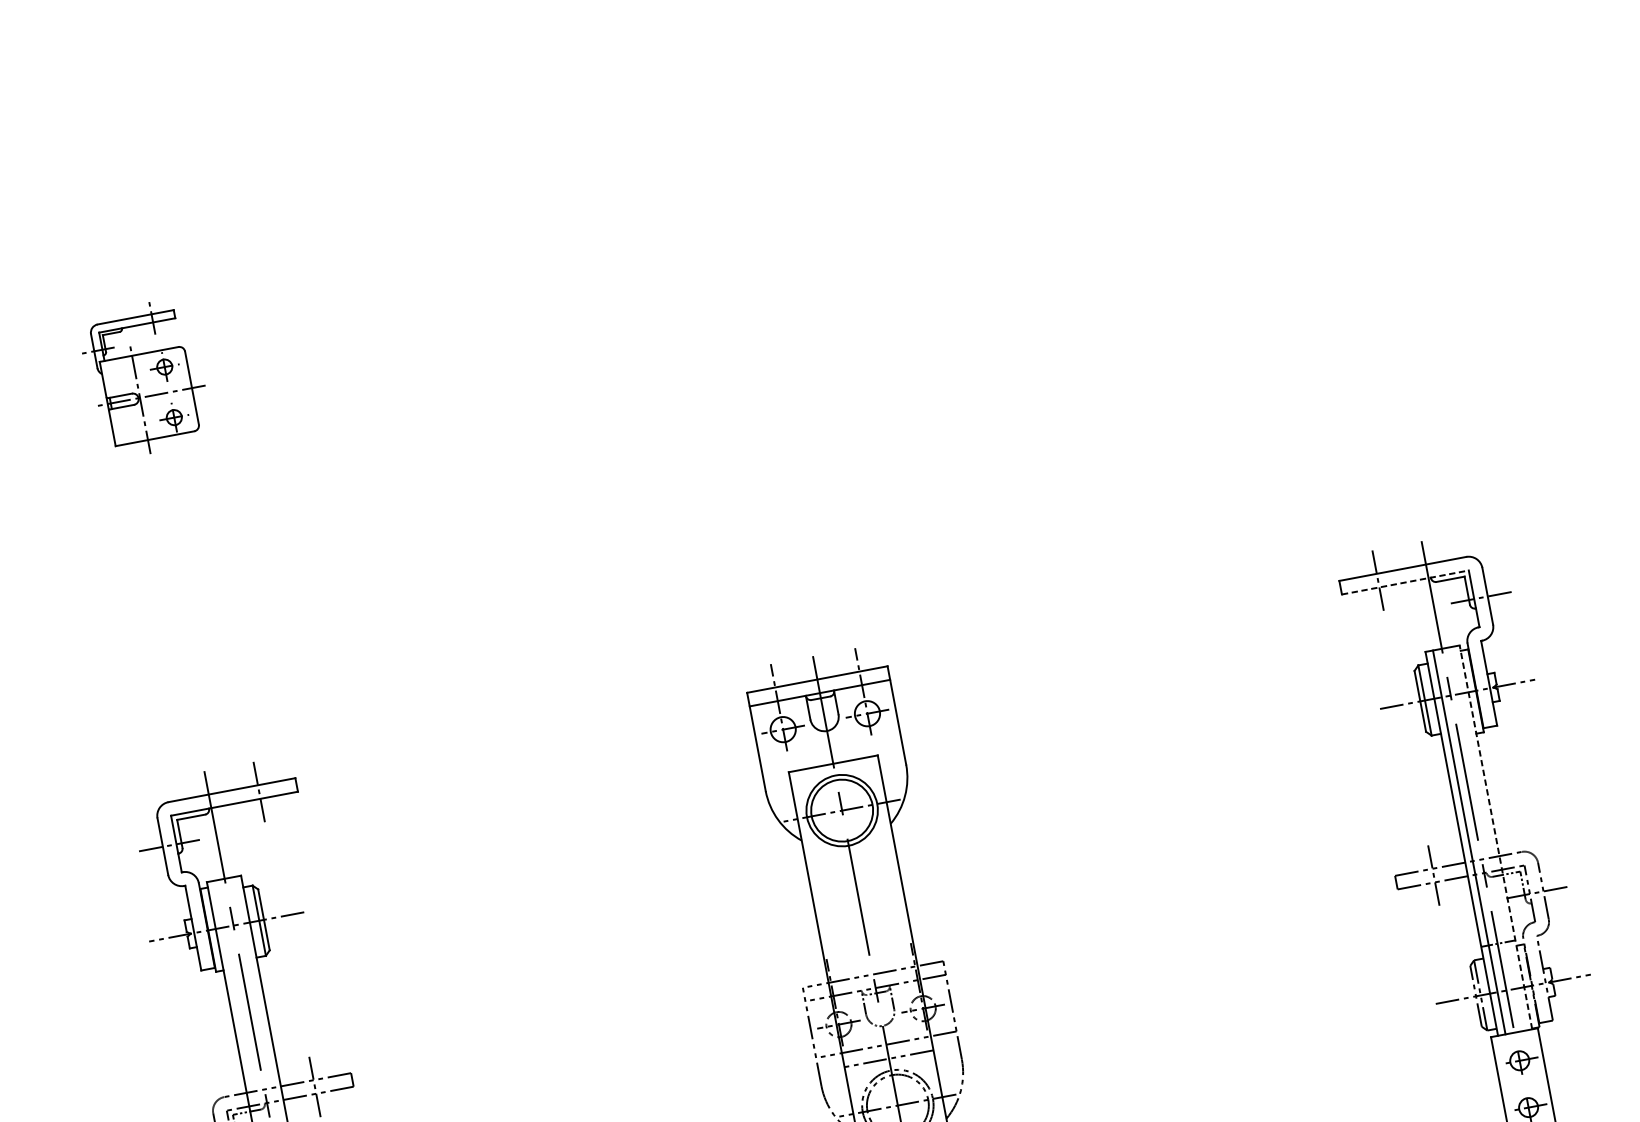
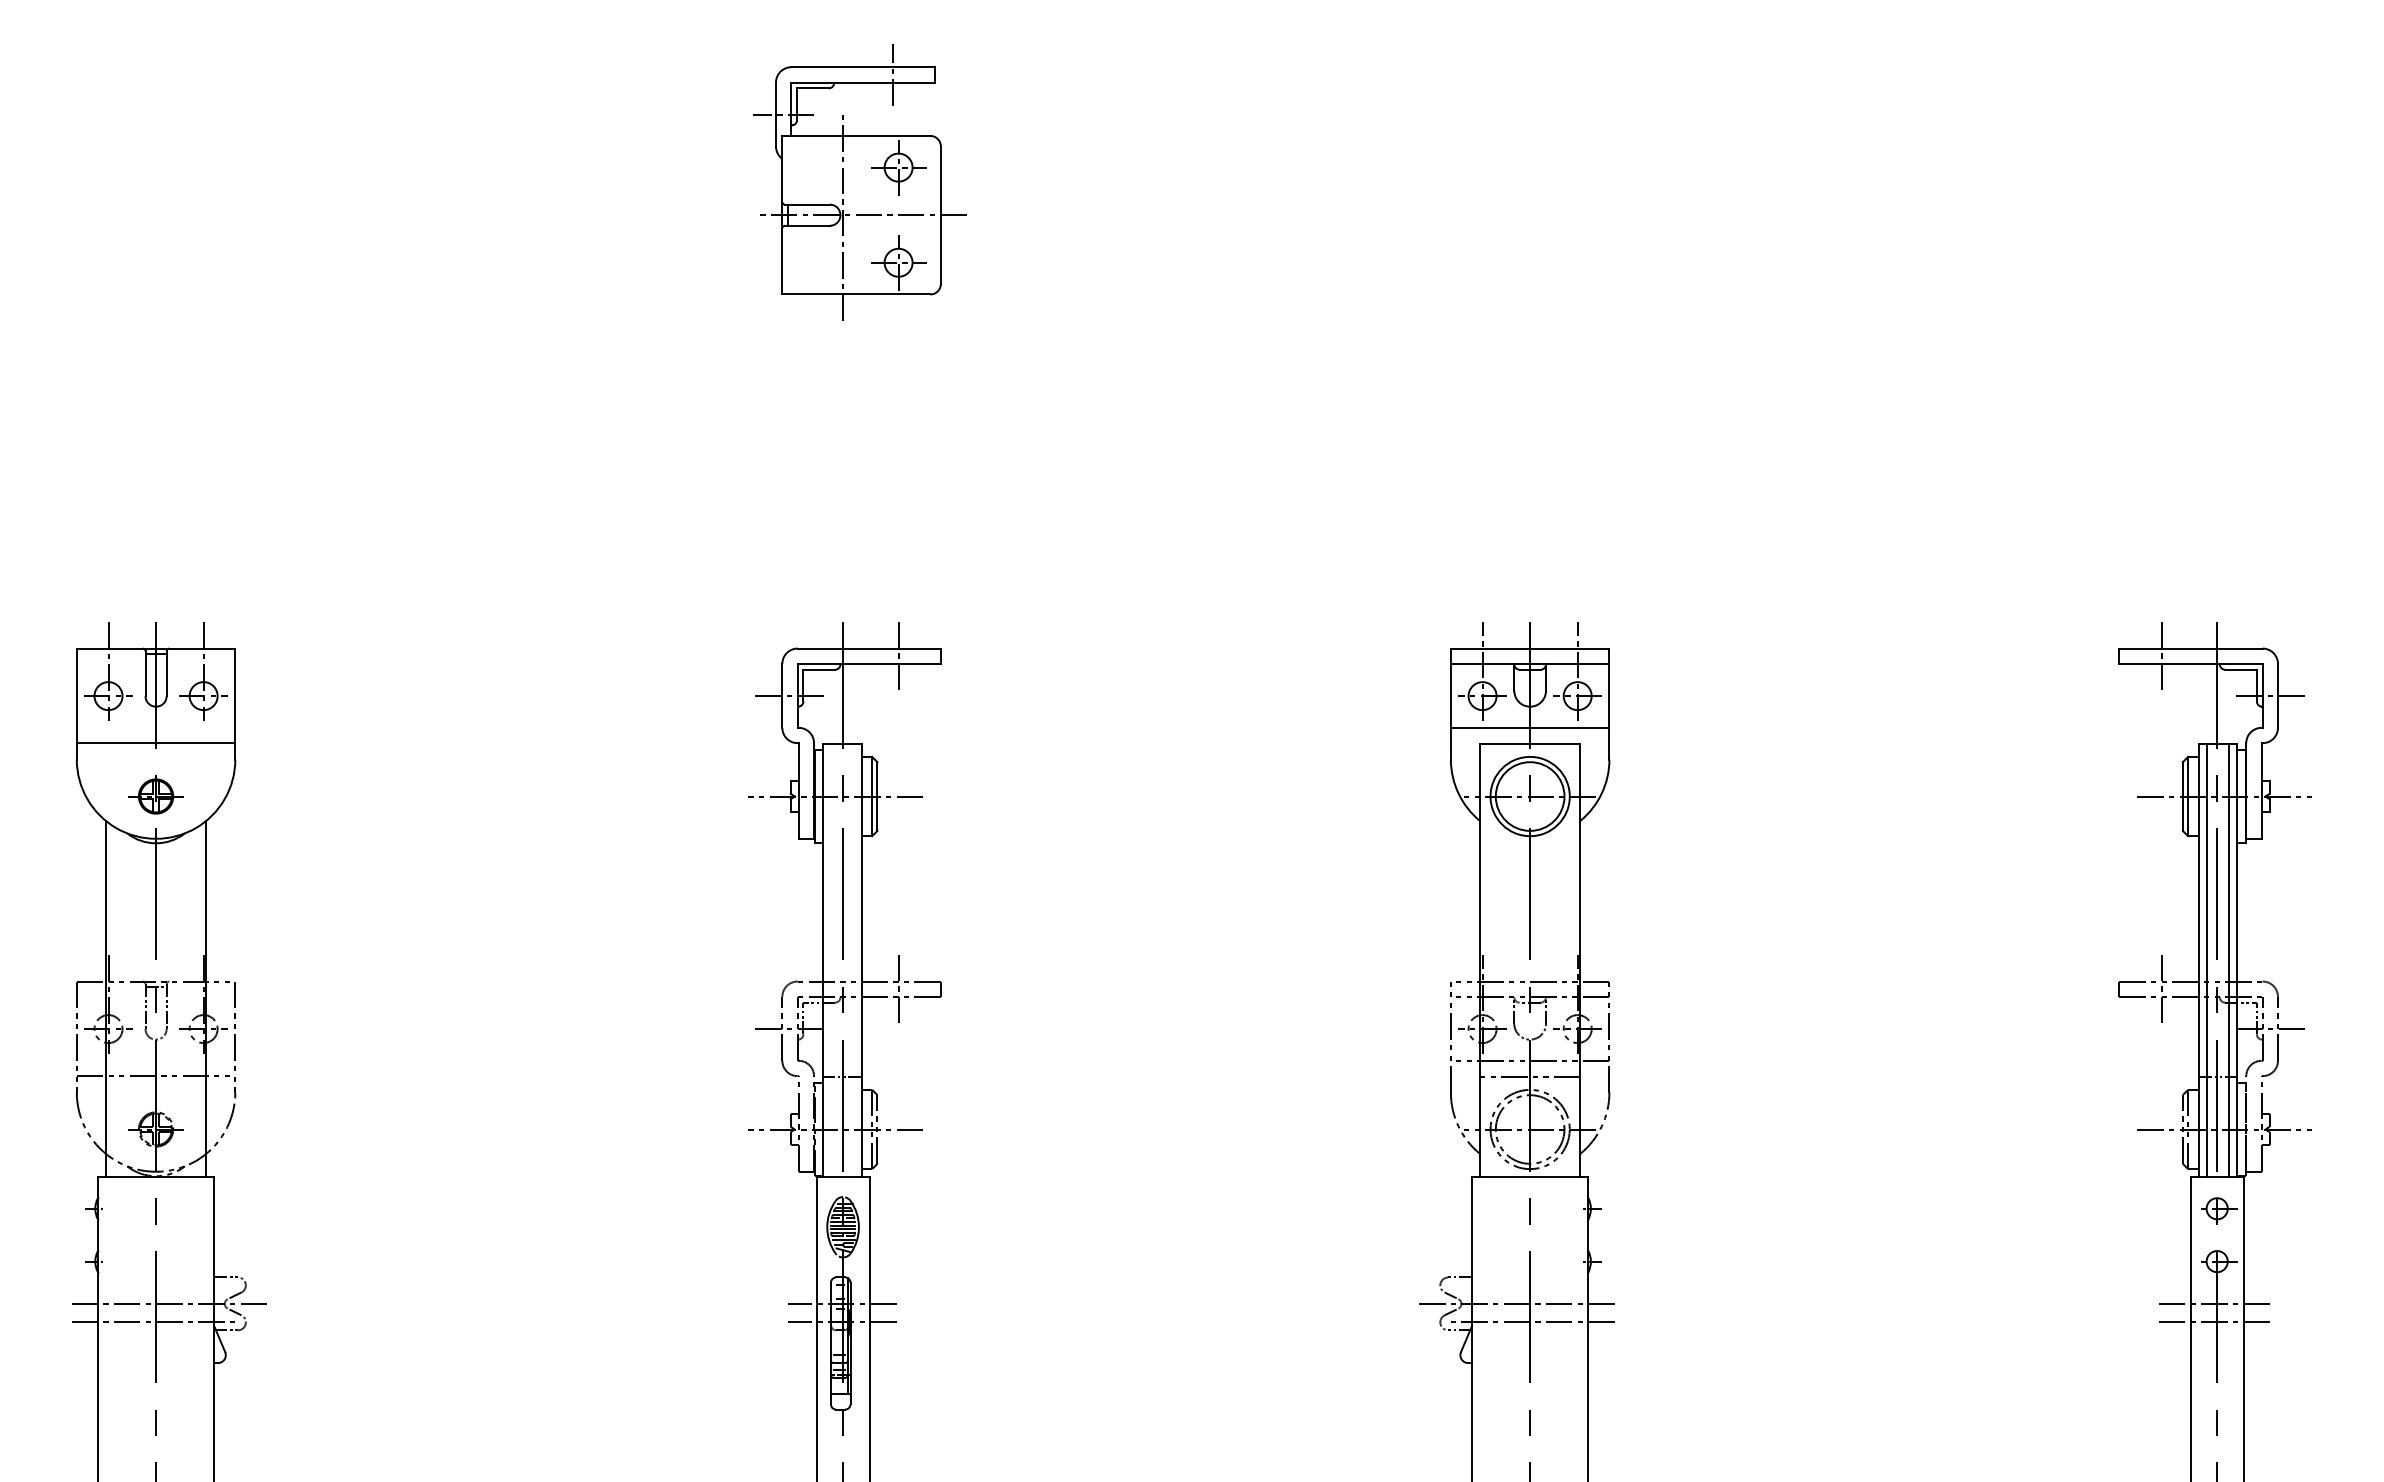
part: (145, 378) -> (859, 182), size x1.67
line: (1405, 582) -> (2191, 663), dashed -> solid
line: (830, 749) -> (1529, 727), added
line: (1496, 837) -> (2237, 960), dashed -> solid
line: (1488, 838) -> (2228, 960), added

